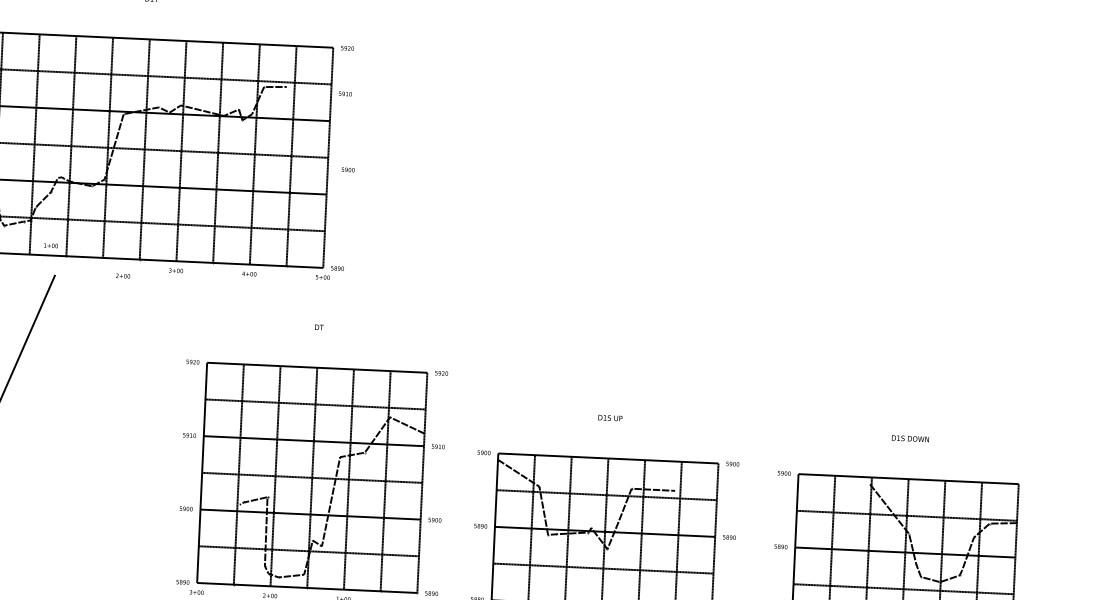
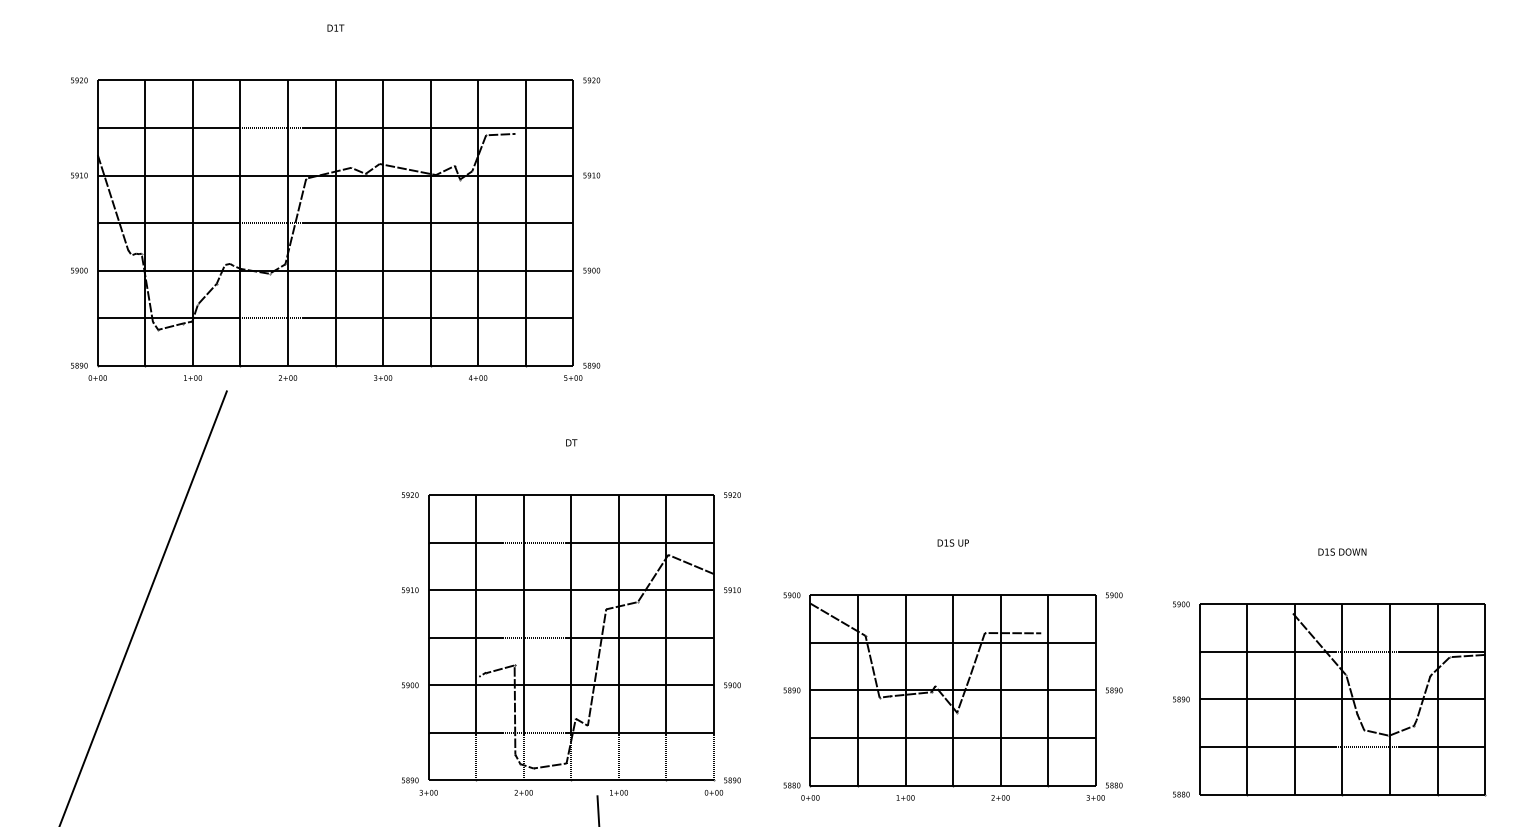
text: (345, 93) -> (591, 175), moved
text: (348, 169) -> (591, 270), moved
text: (50, 245) -> (192, 377), moved
text: (123, 275) -> (288, 377), moved

